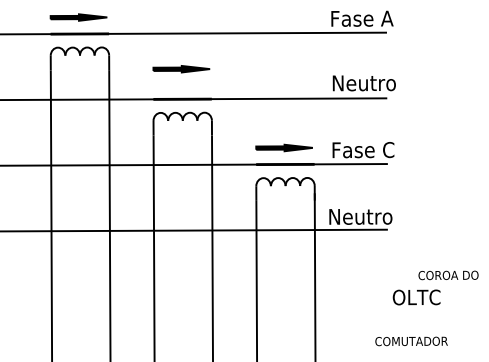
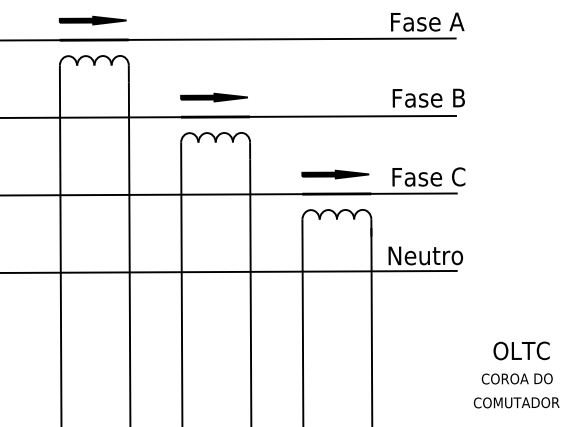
part: (180, 69) -> (213, 97), moved
text: (365, 82) -> (431, 97), Neutro -> Fase B
text: (447, 275) -> (516, 378), moved
text: (416, 297) -> (521, 350), moved
text: (411, 341) -> (516, 402), moved

